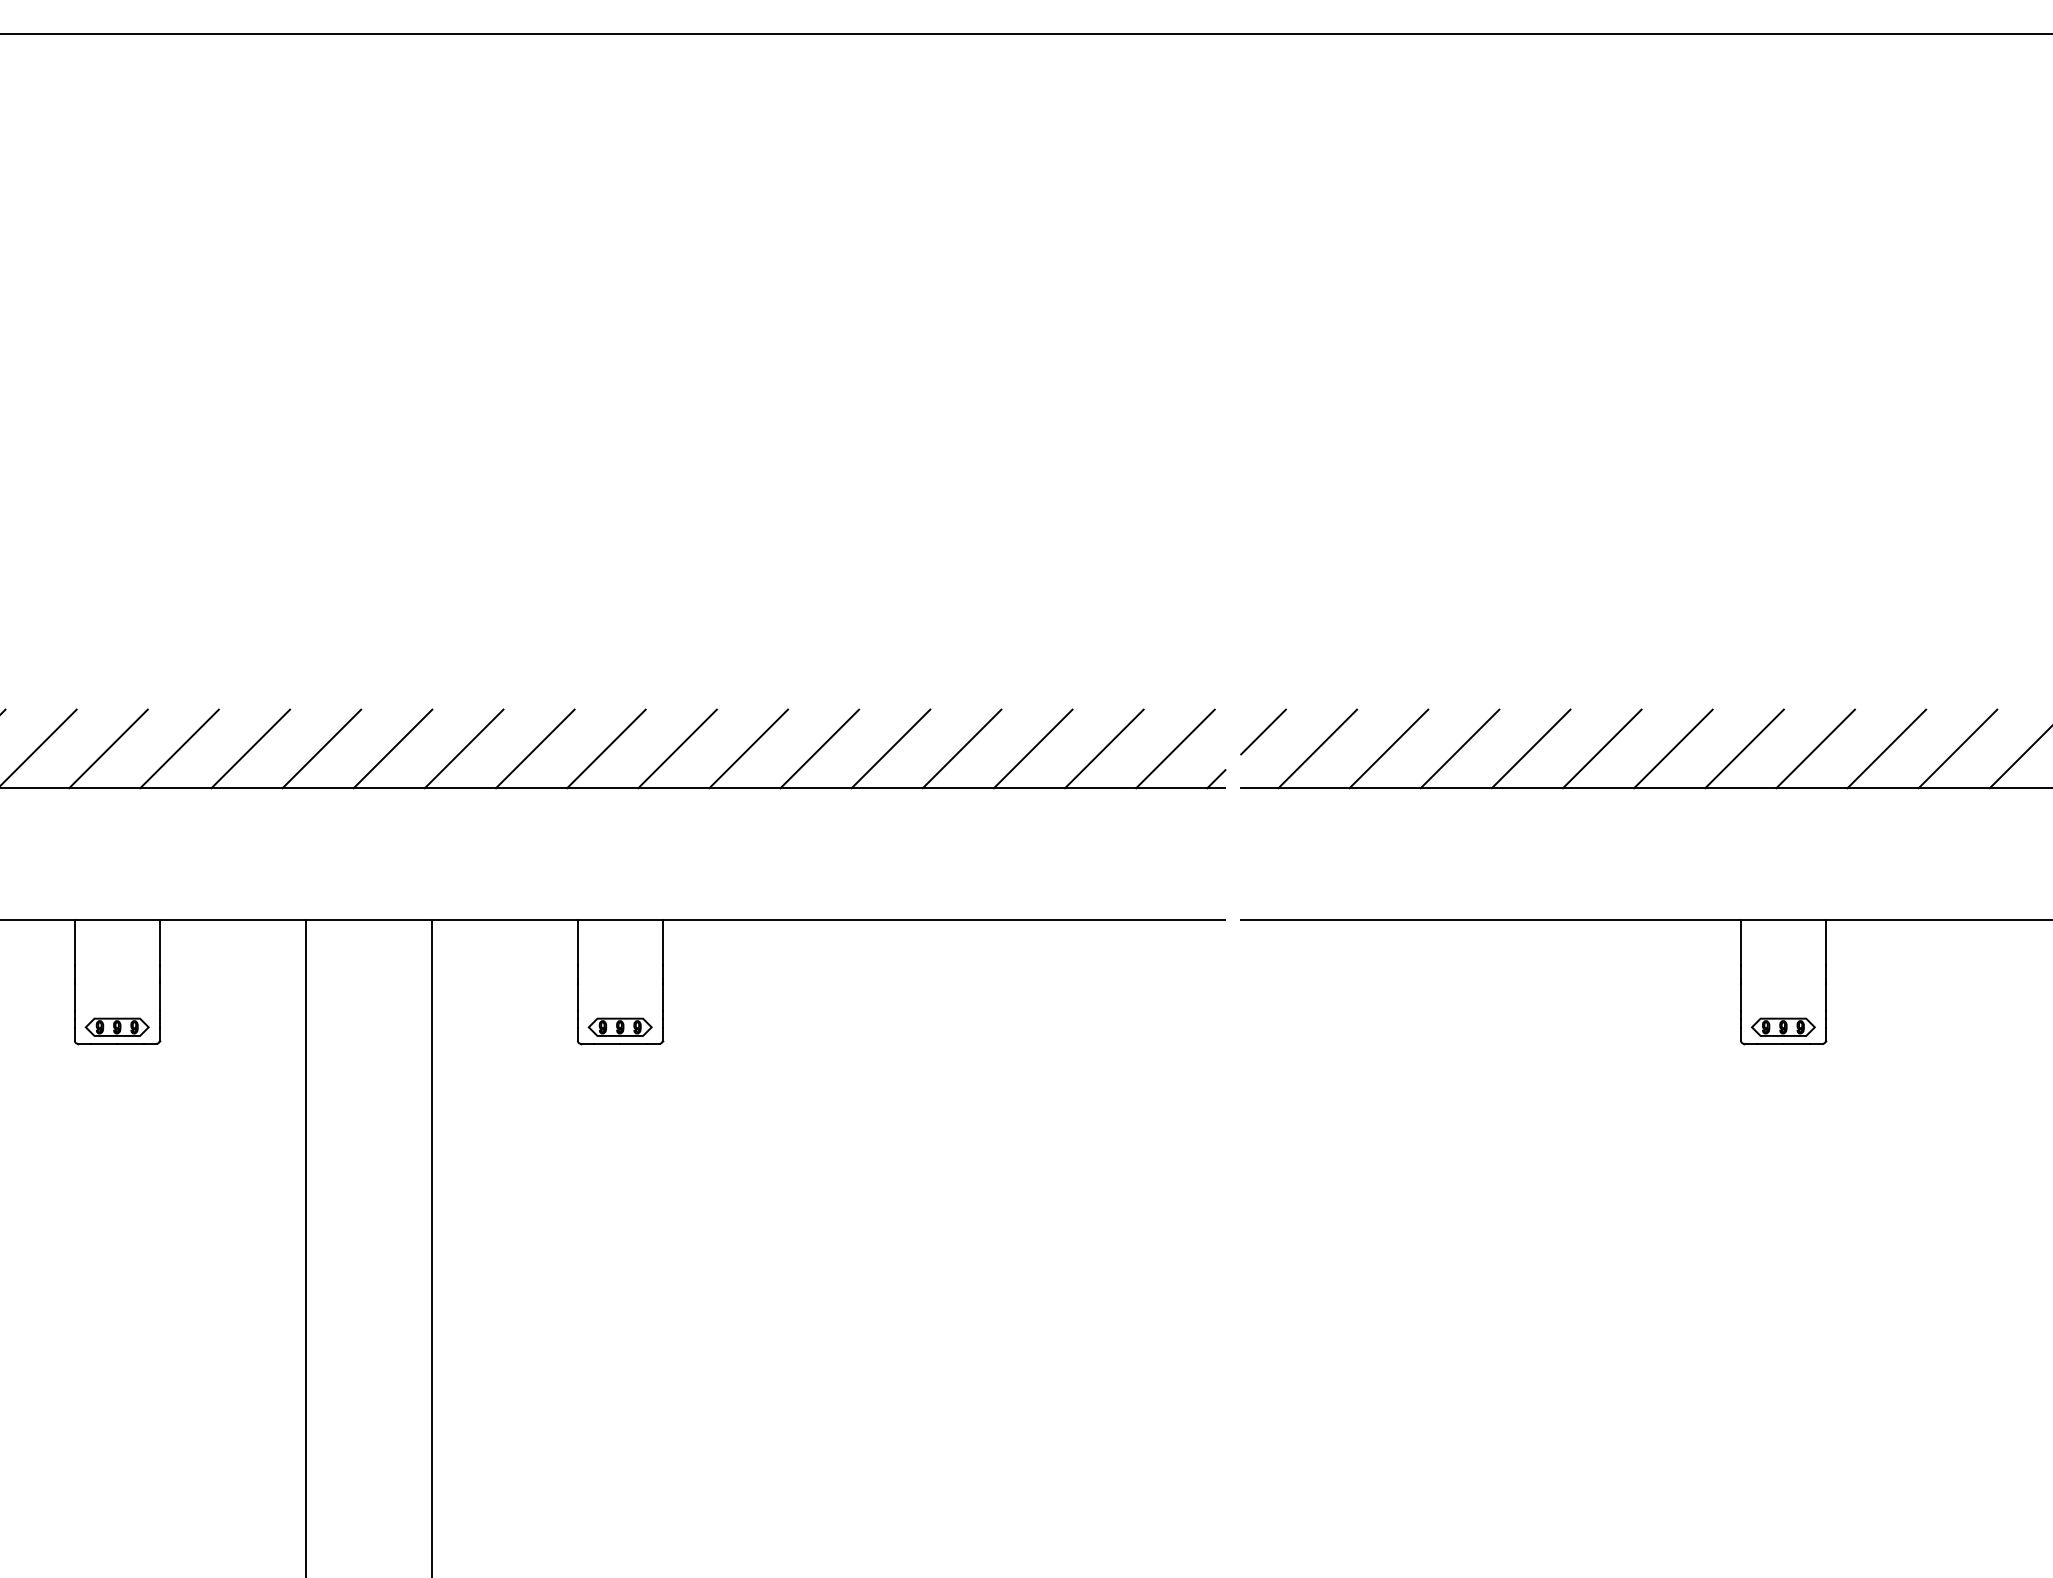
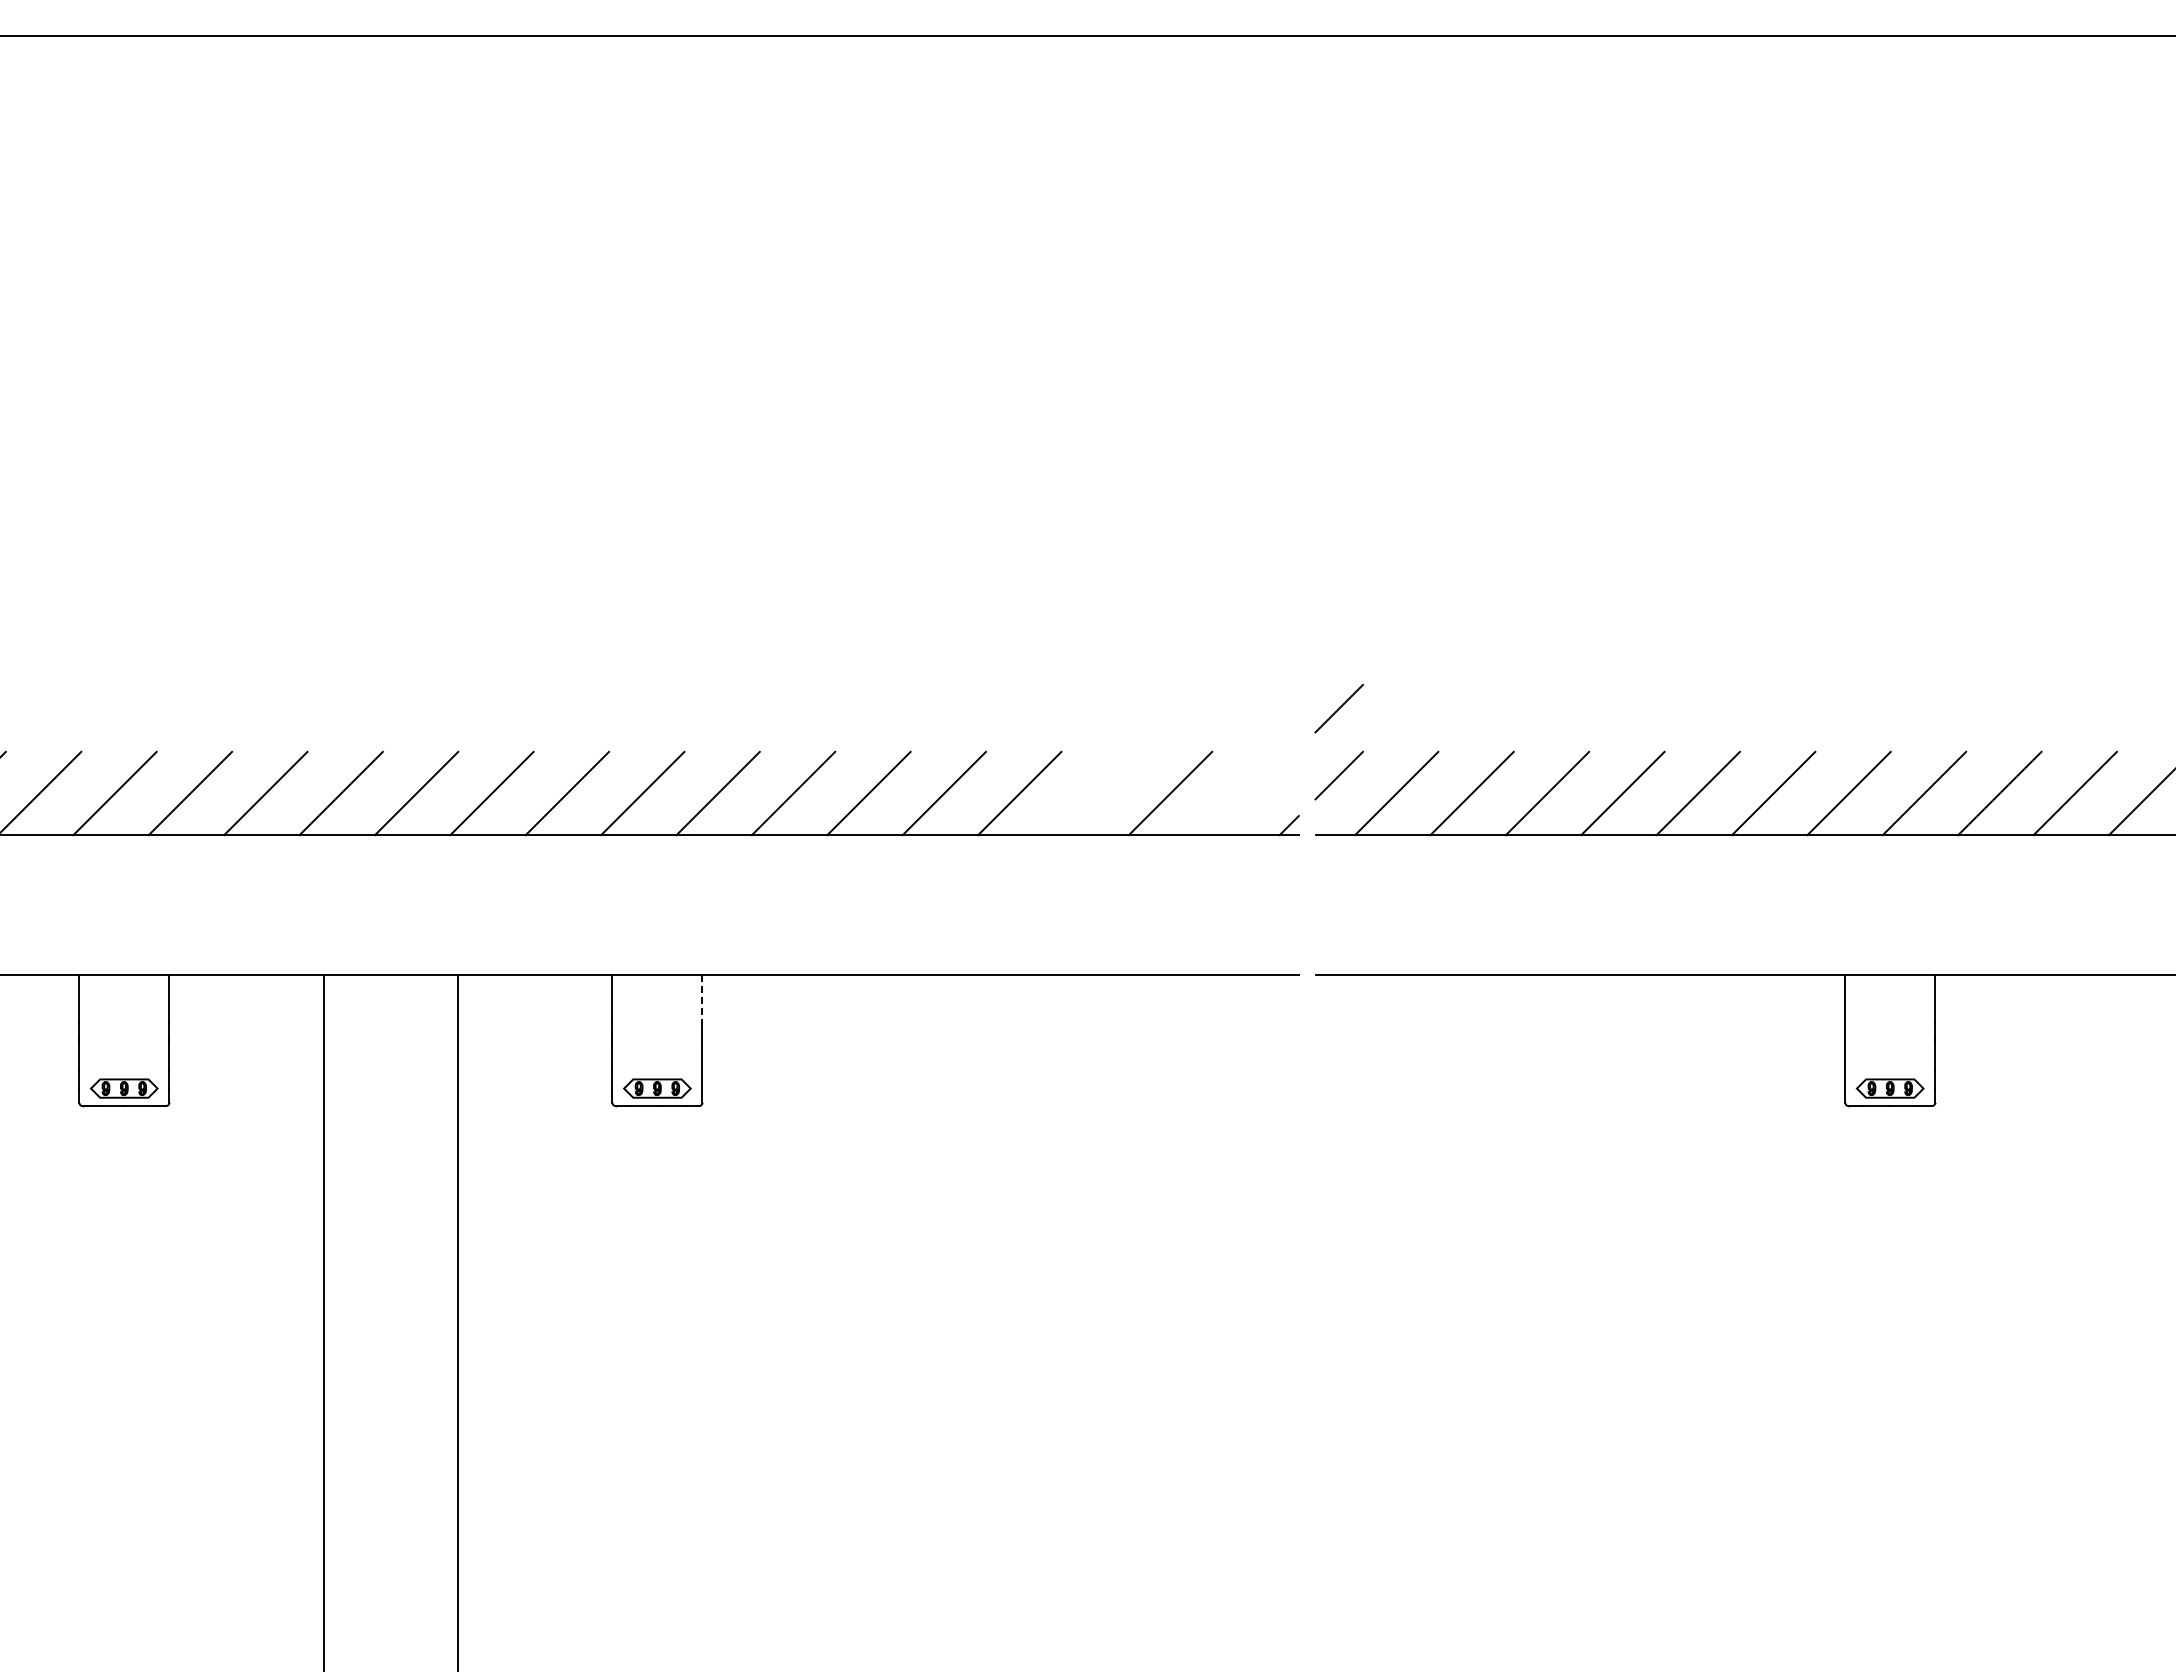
line: (1262, 668) -> (1338, 708), added
line: (1032, 748) -> (1094, 793), removed
line: (1175, 748) -> (1245, 793), removed
line: (662, 942) -> (702, 998), solid -> dashed

